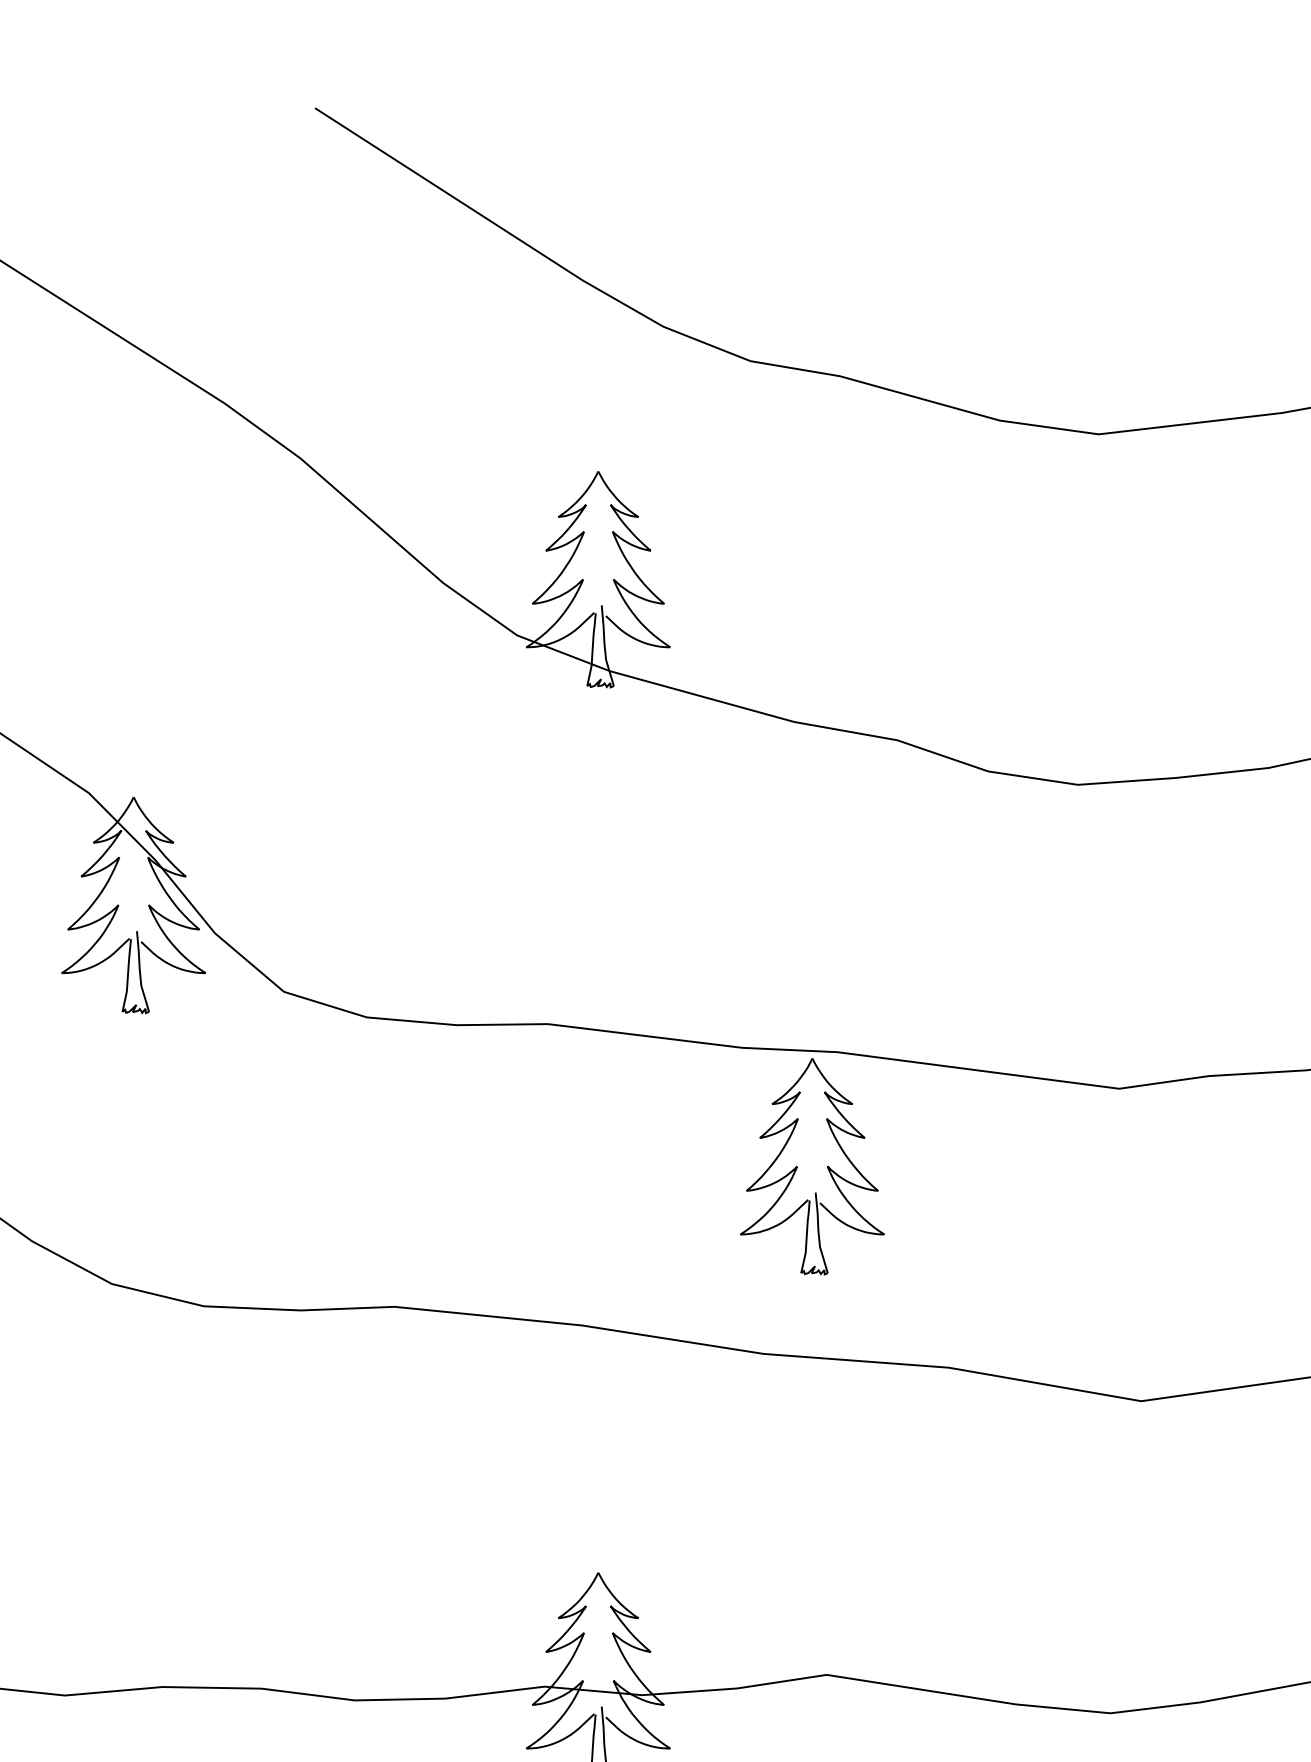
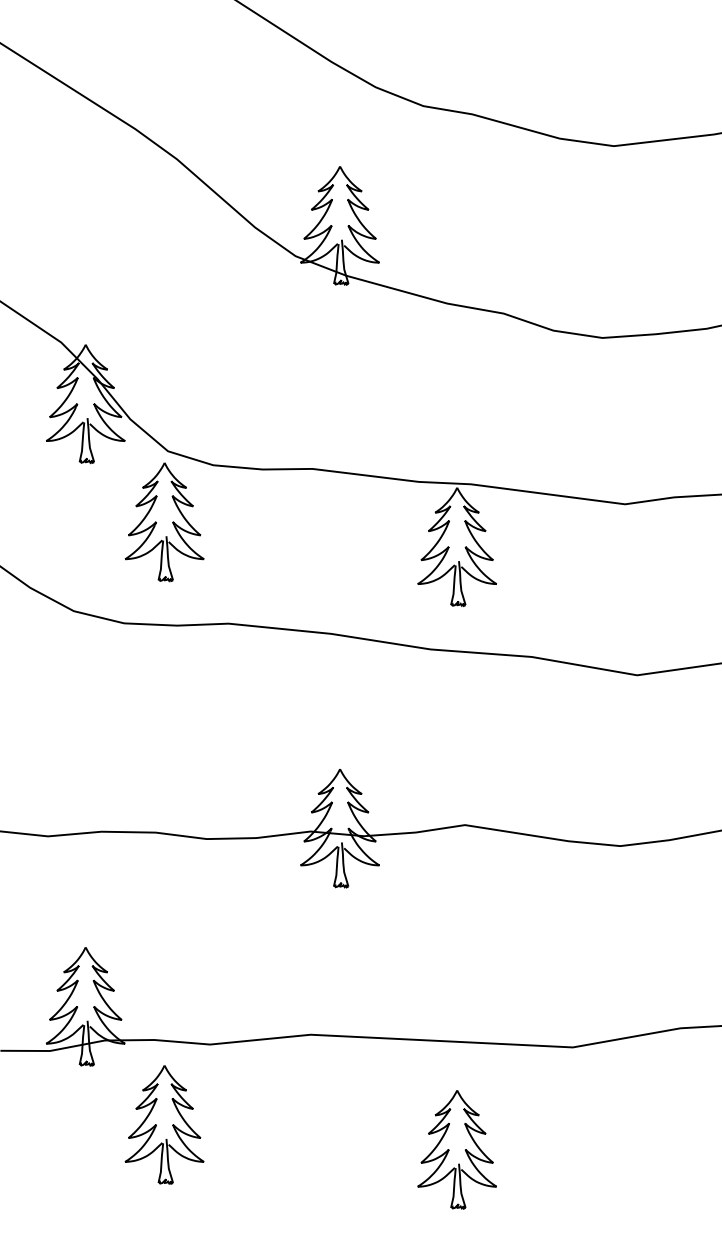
part: (277, 1121) -> (164, 522), added

